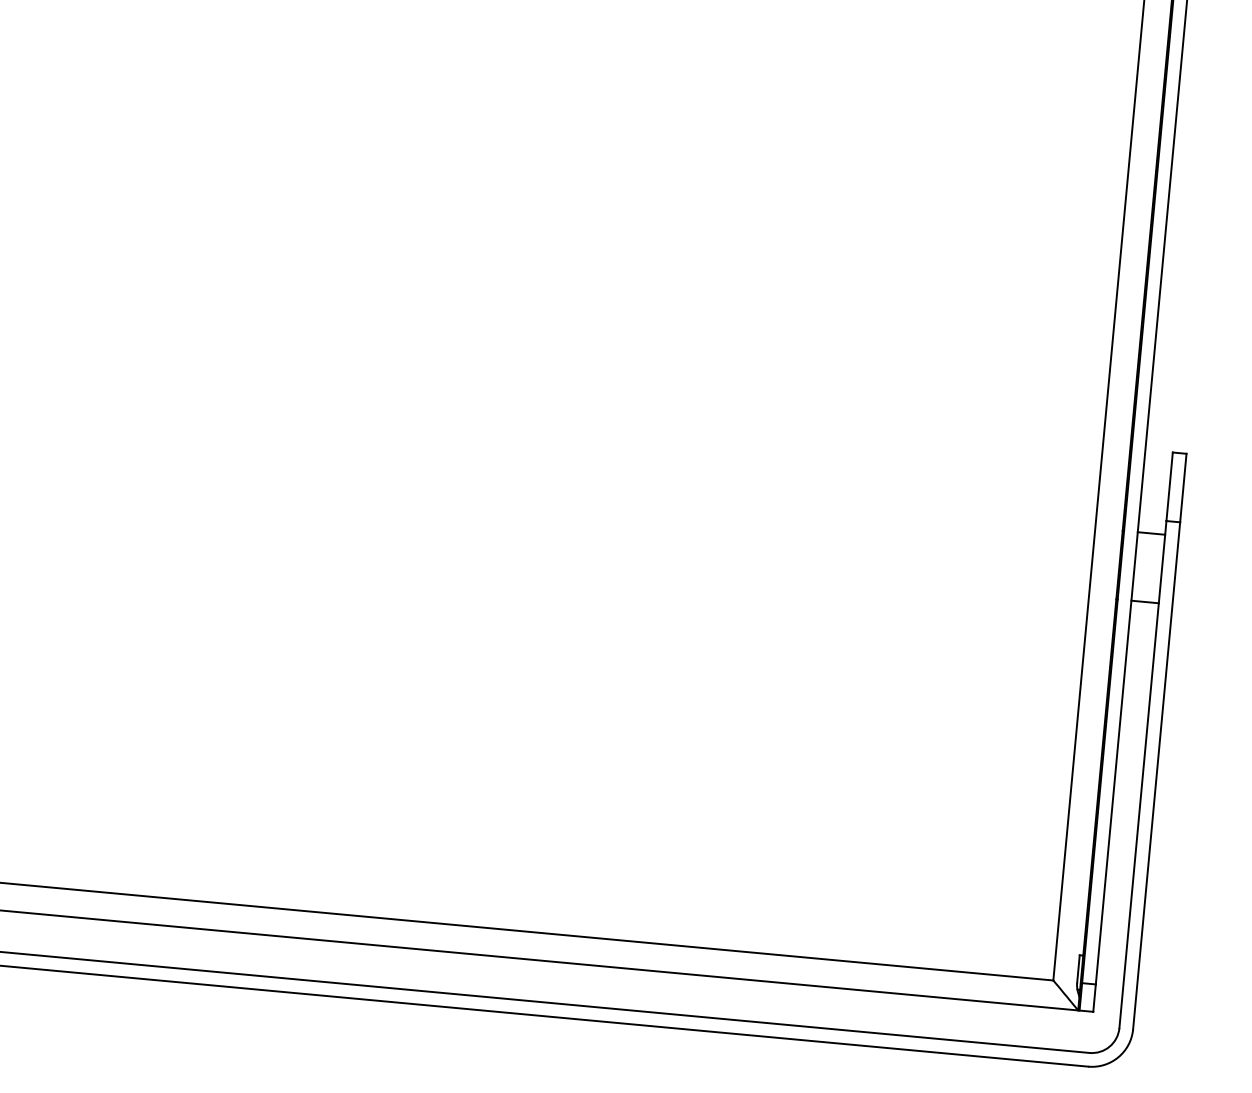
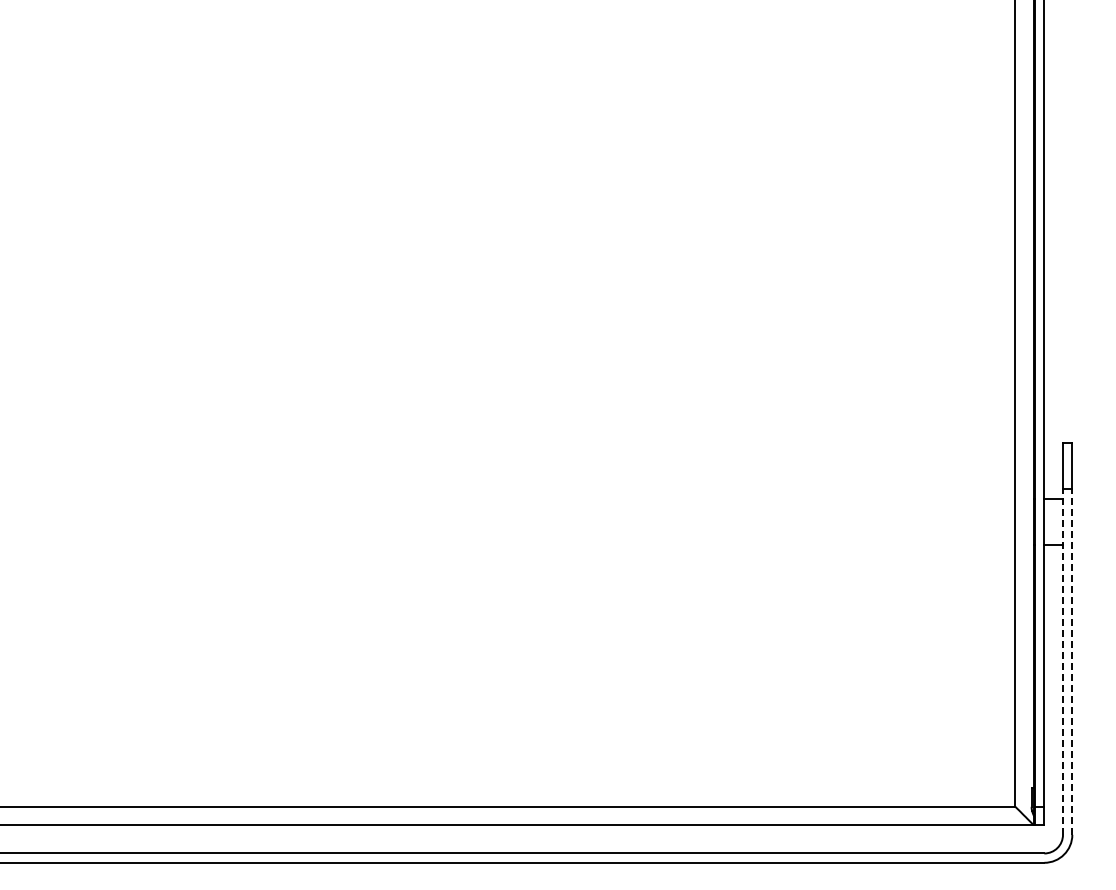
line: (1143, 775) -> (1063, 662), solid -> dashed
line: (1156, 776) -> (1072, 662), solid -> dashed

